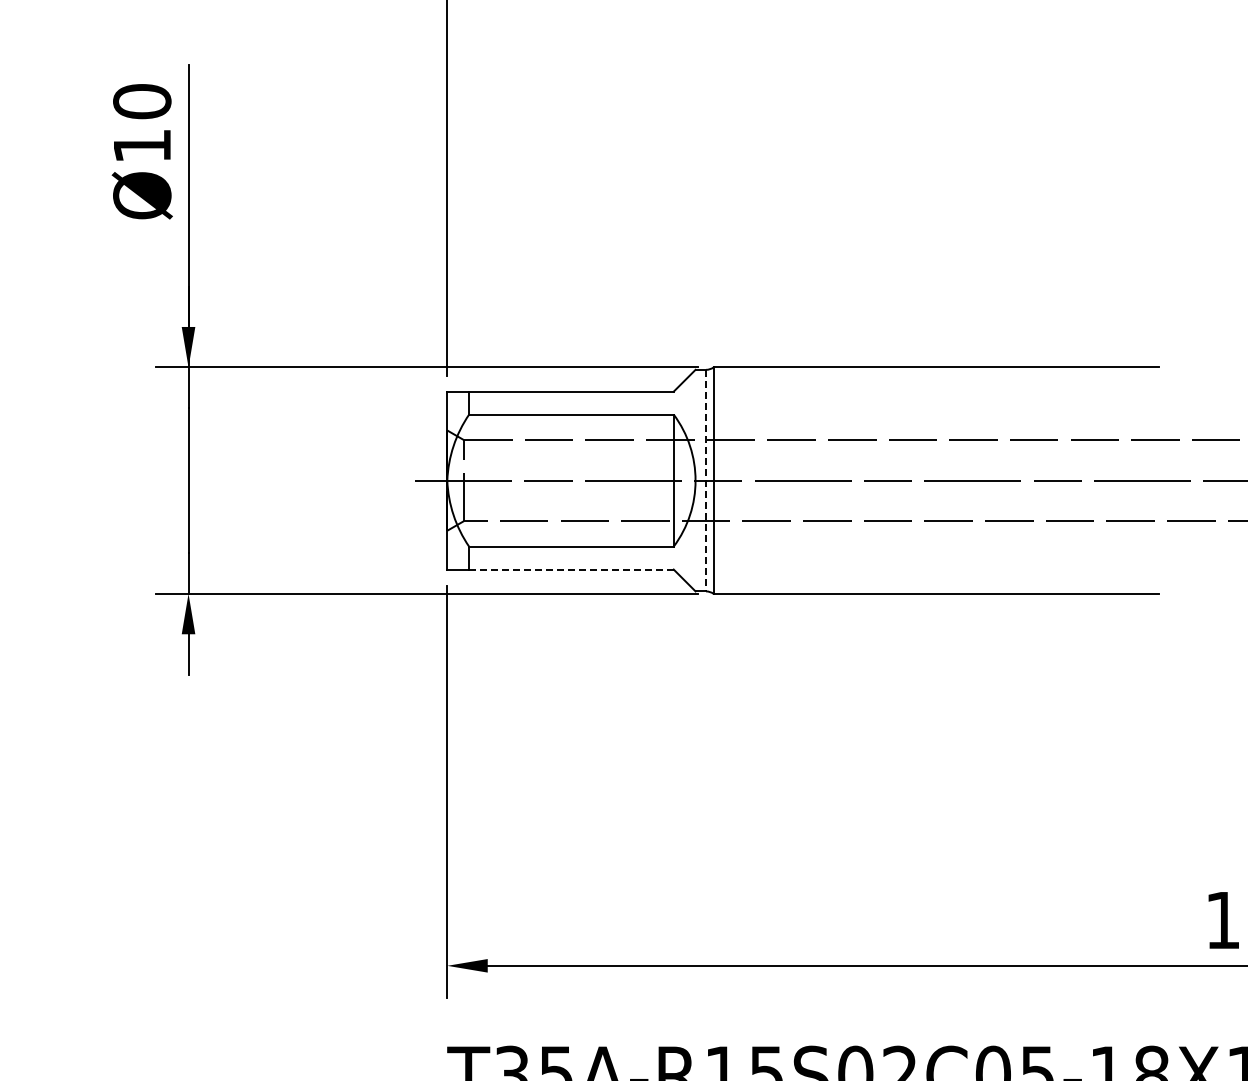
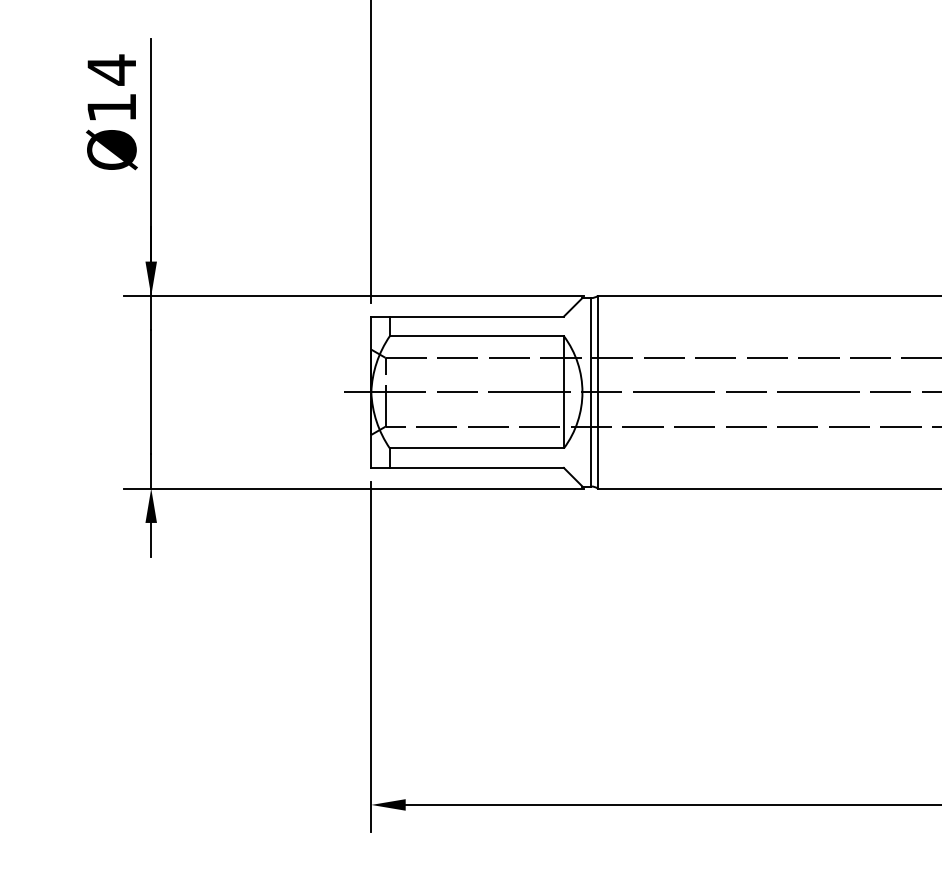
text: (142, 101) -> (112, 69), Ø10 -> Ø14
line: (706, 480) -> (591, 392), dashed -> solid
line: (570, 569) -> (476, 467), dashed -> solid

